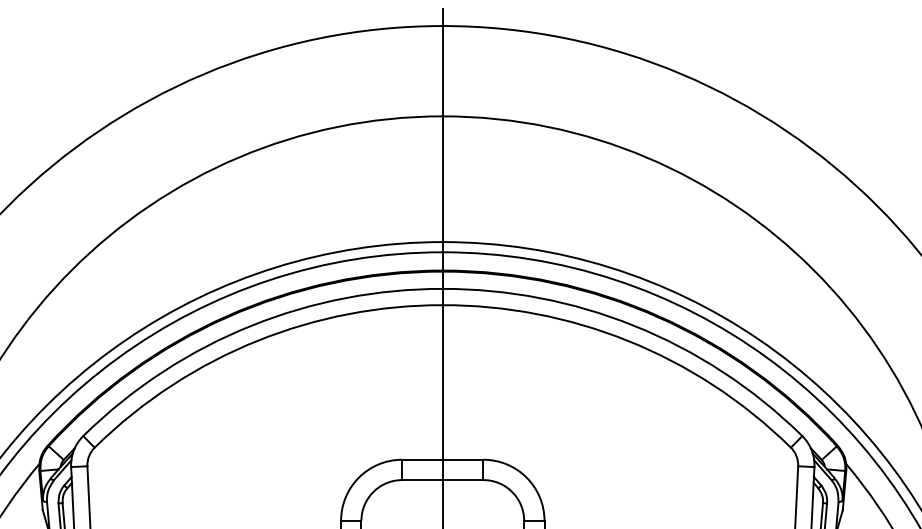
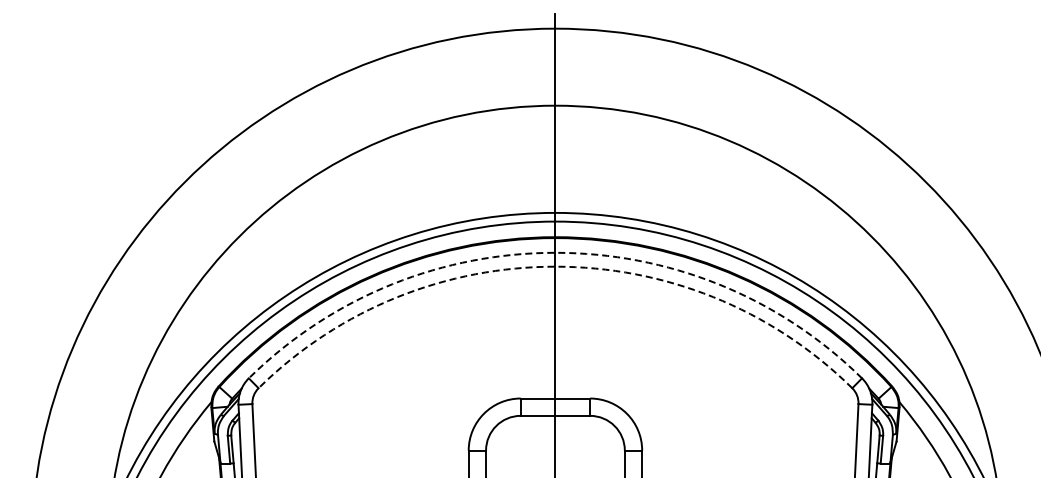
arc: (442, 288) -> (555, 252), solid -> dashed
arc: (442, 304) -> (555, 266), solid -> dashed

